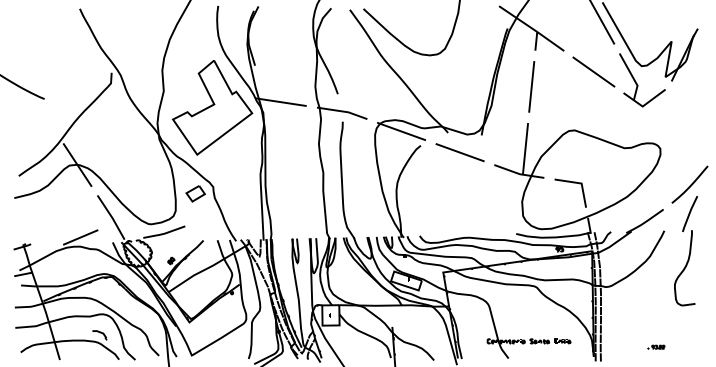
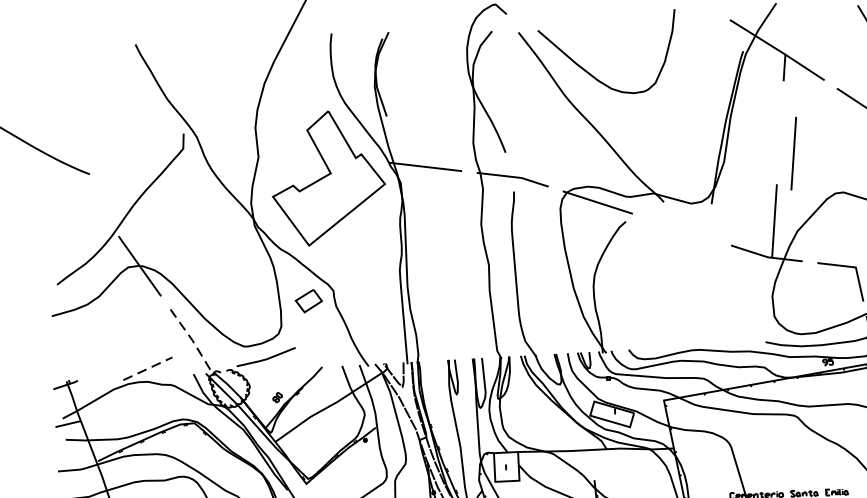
line: (531, 86) -> (793, 153), moved
line: (459, 152) -> (681, 229), removed
line: (112, 217) -> (192, 338), solid -> dashed
line: (81, 237) -> (149, 368), solid -> dashed

